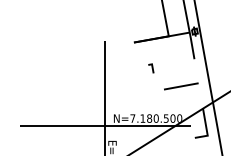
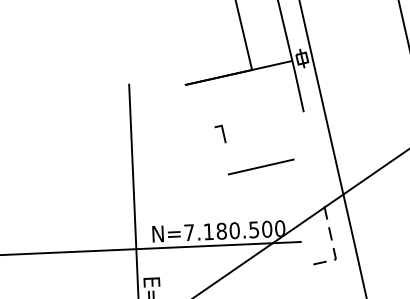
line: (181, 86) -> (261, 167), moved
line: (206, 129) -> (333, 247), solid -> dashed

